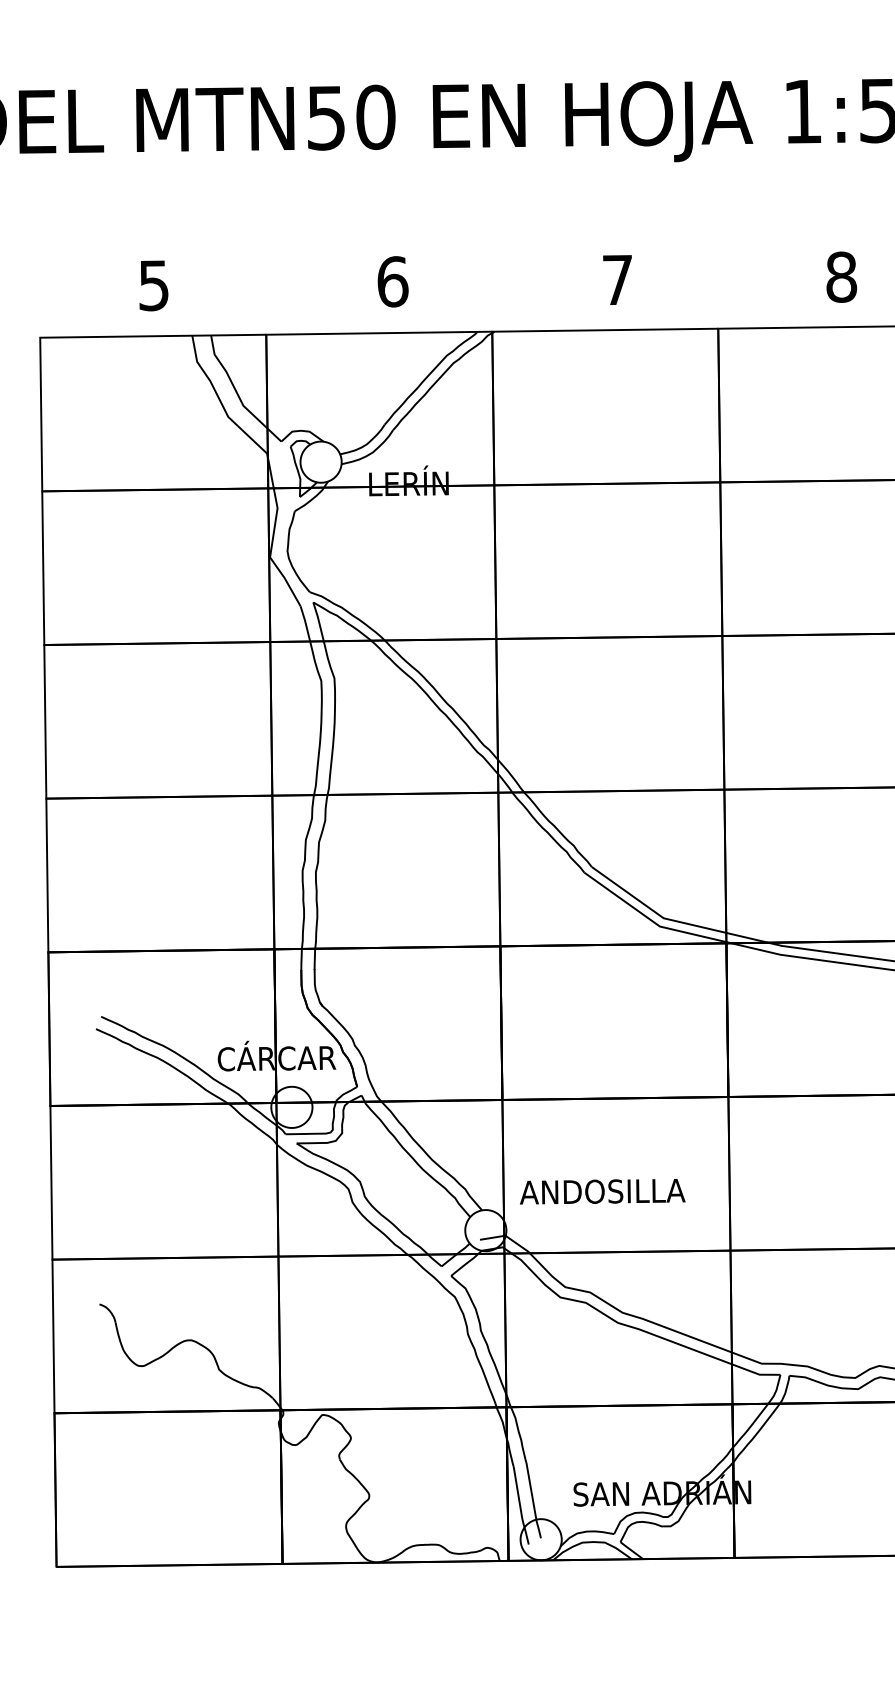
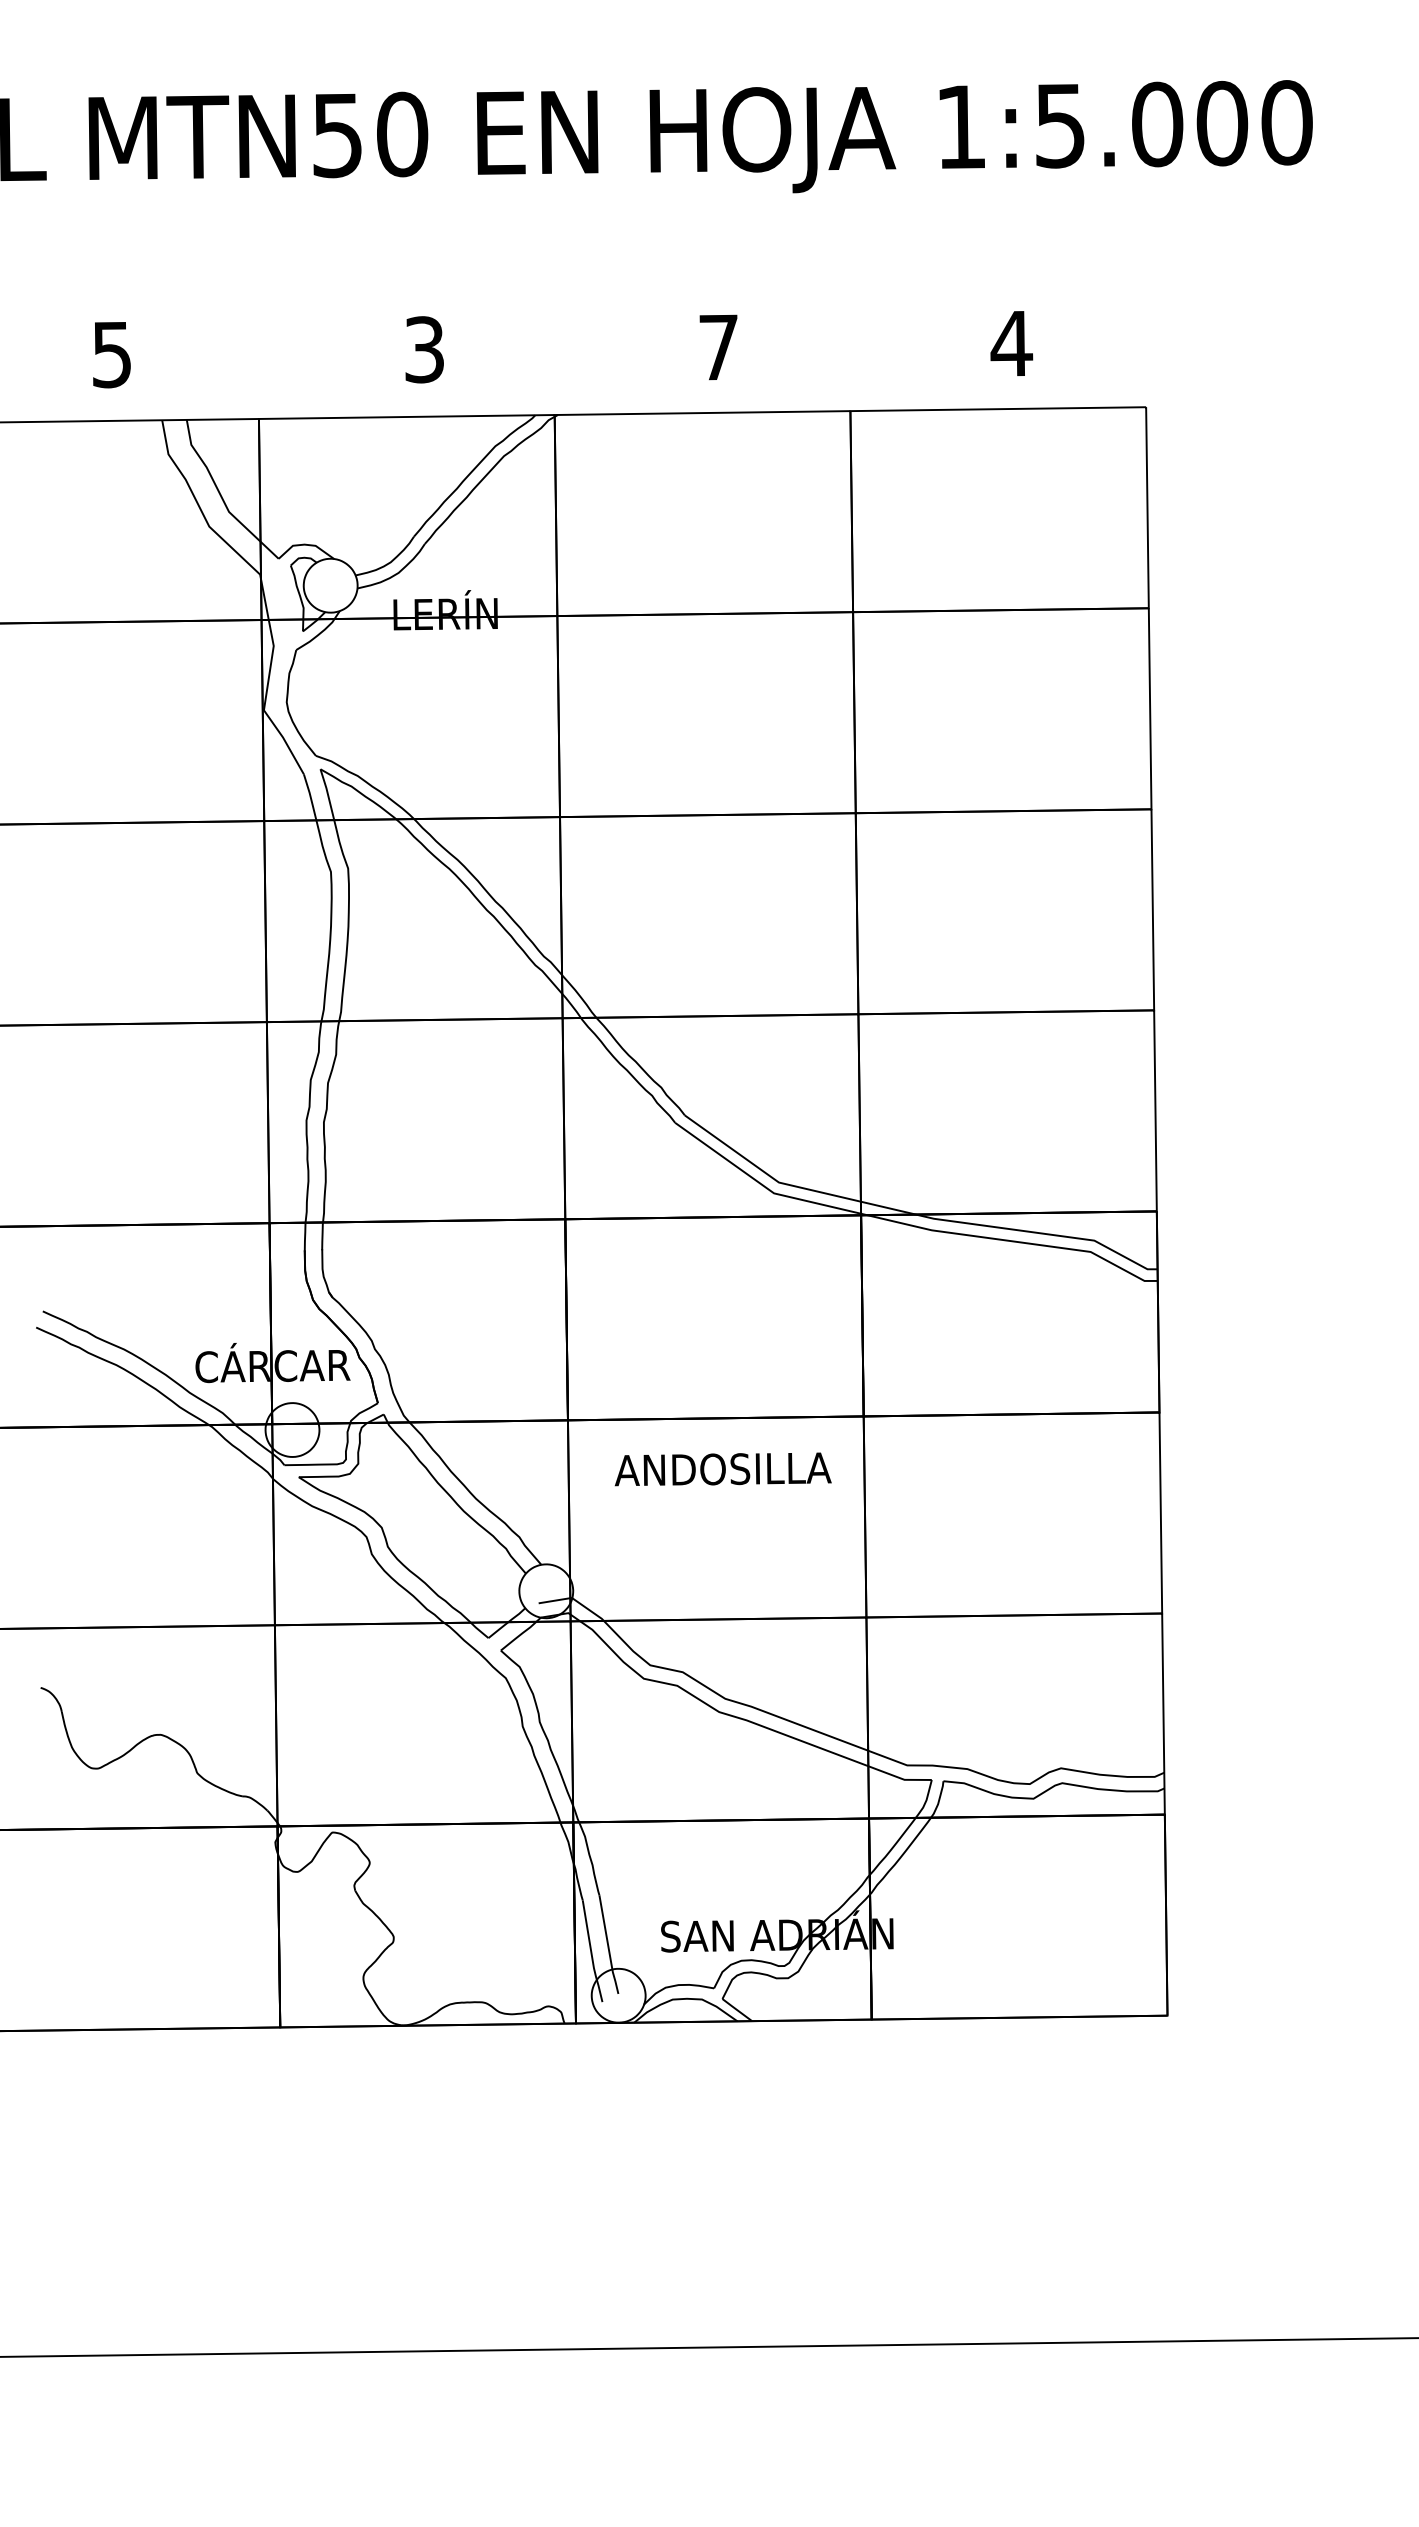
text: (841, 277) -> (1011, 343), 8 -> 4
text: (392, 281) -> (424, 349), 6 -> 3
text: (602, 1191) -> (722, 1469), moved

